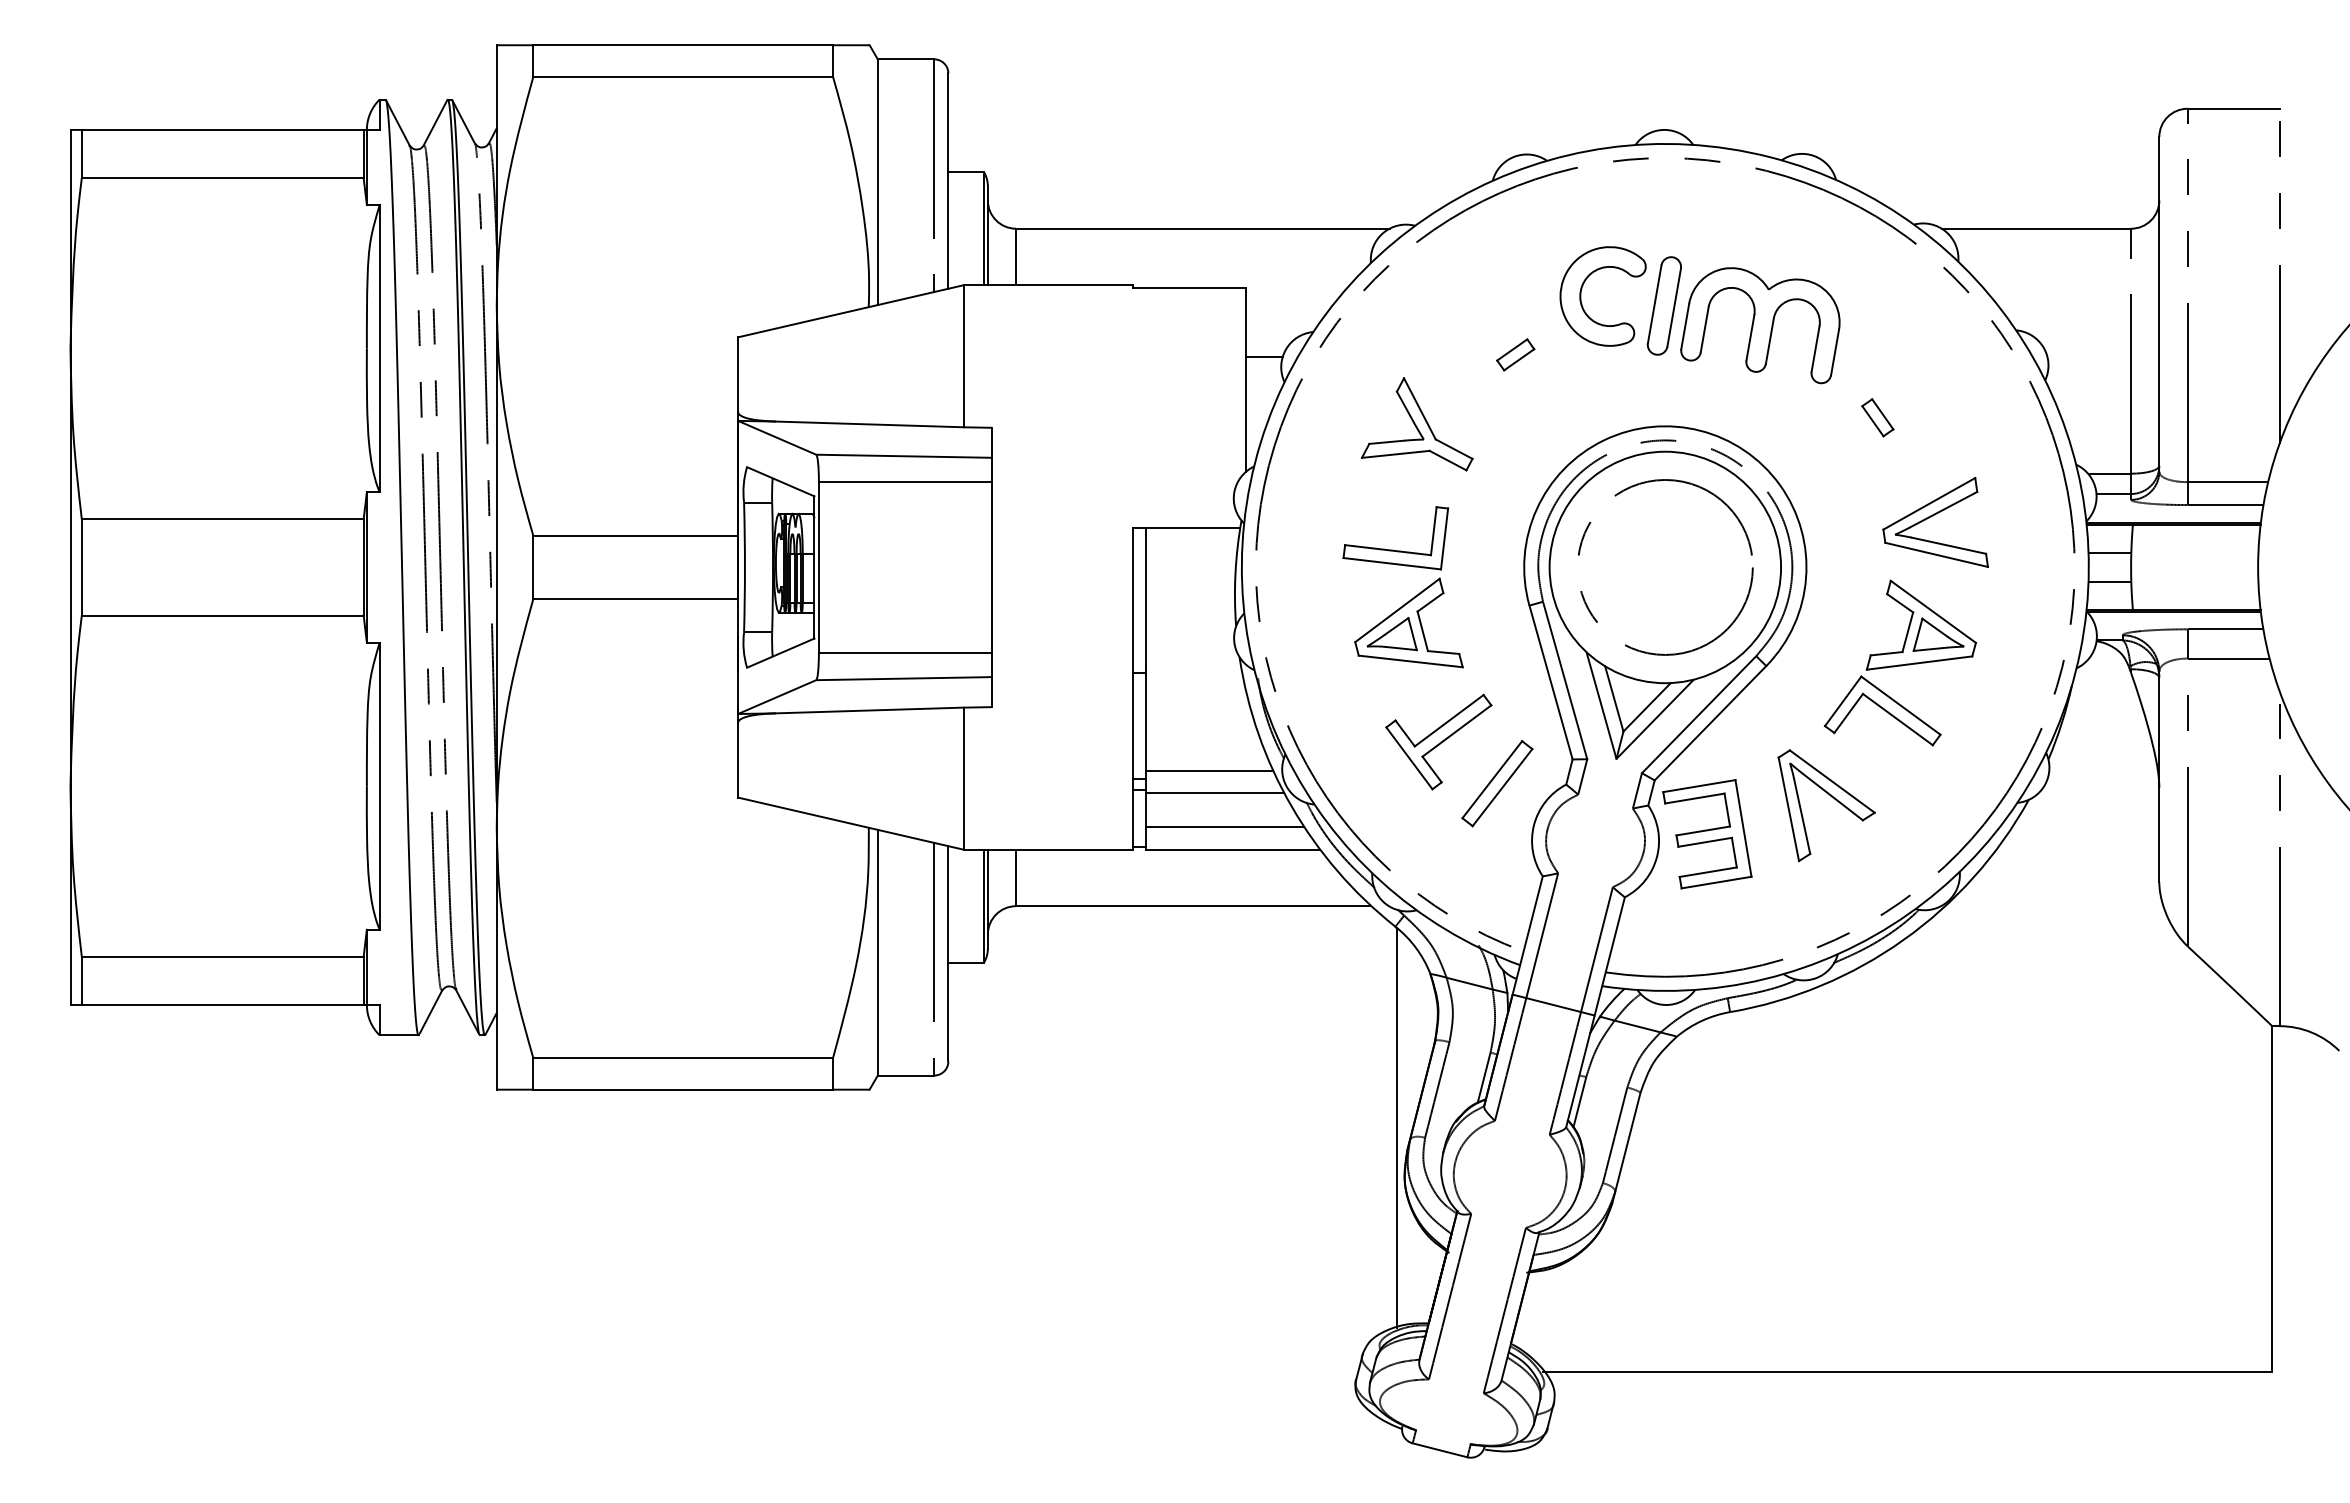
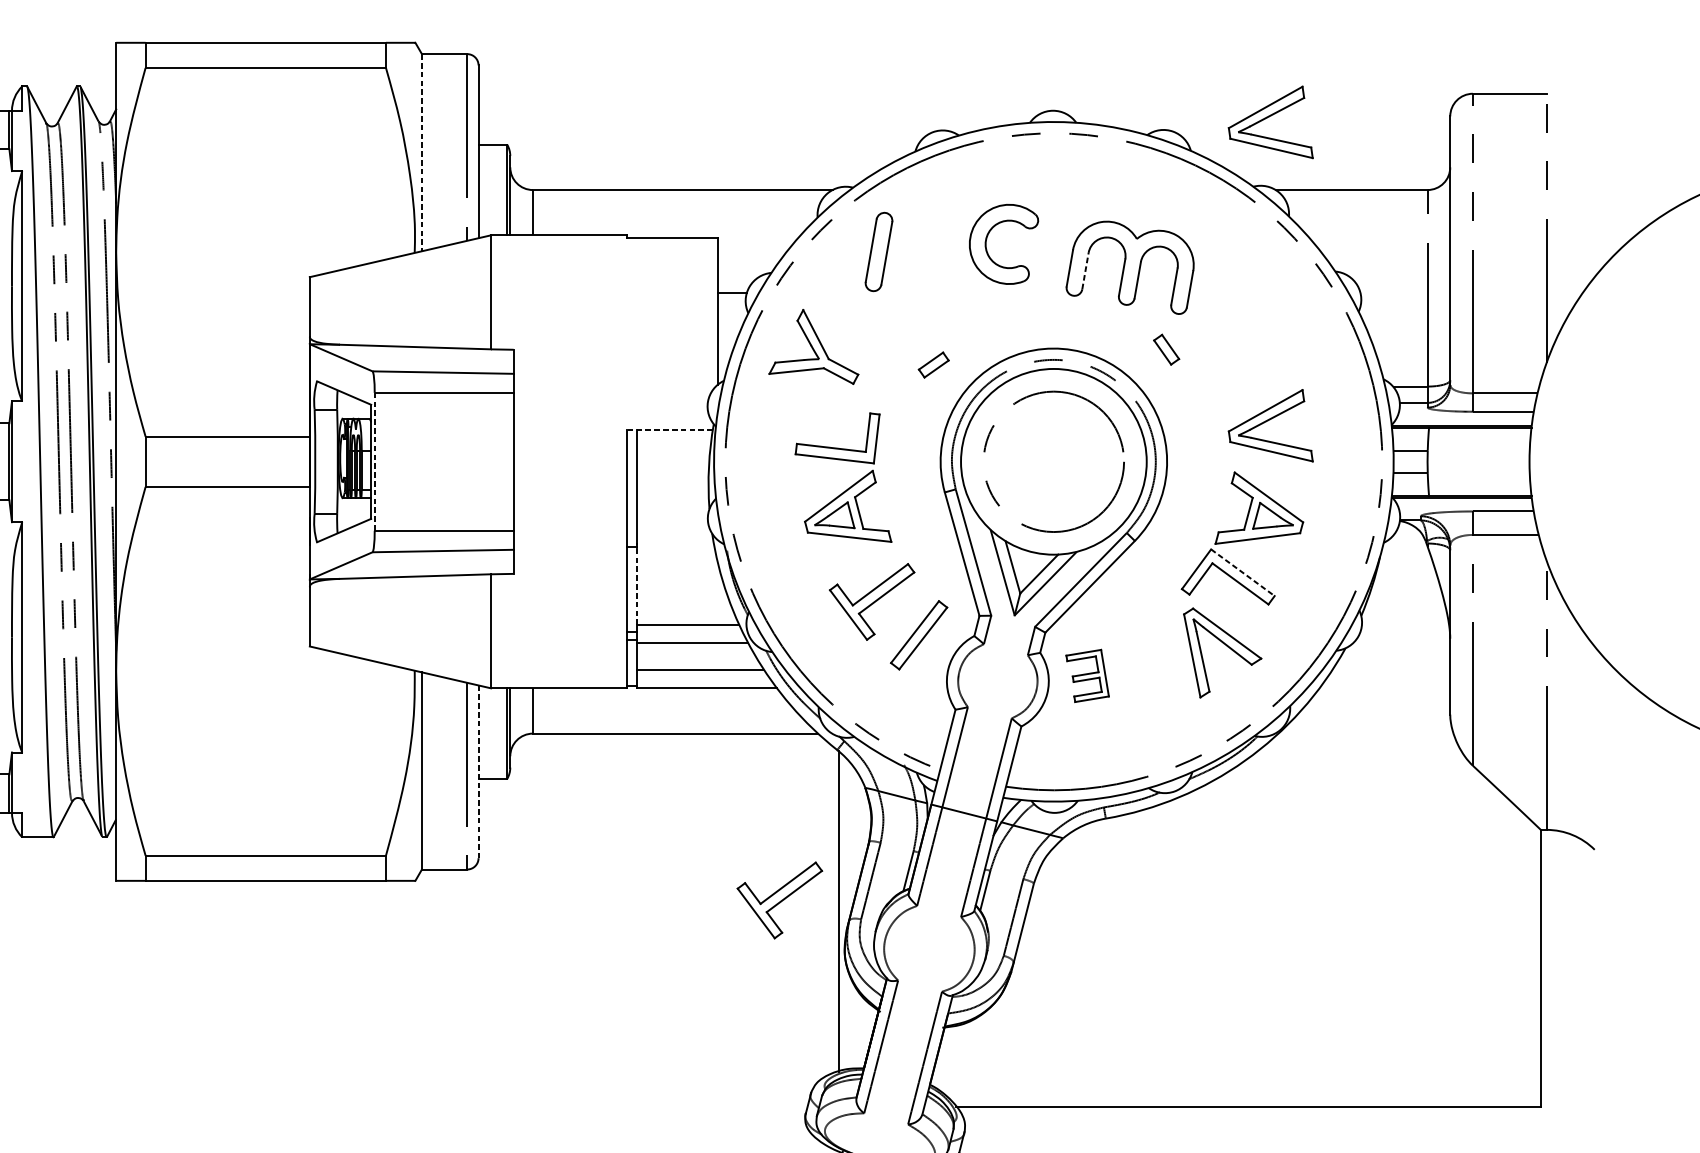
part: (1933, 138) -> (1269, 117), added
line: (877, 182) -> (421, 152), solid -> dashed
part: (1663, 305) -> (878, 251), moved
line: (1704, 329) -> (1085, 270), solid -> dashed
part: (1515, 354) -> (933, 364), moved
part: (1877, 417) -> (1166, 349), moved
part: (1417, 424) -> (814, 347), moved
line: (1186, 527) -> (669, 429), solid -> dashed
line: (818, 567) -> (374, 461), solid -> dashed
line: (1901, 705) -> (1243, 572), solid -> dashed
line: (1145, 722) -> (636, 586), solid -> dashed
part: (1831, 797) -> (1226, 646), moved
part: (1707, 834) -> (1087, 676), size x0.6
line: (948, 953) -> (478, 771), solid -> dashed
part: (1323, 1113) -> (779, 899), added

